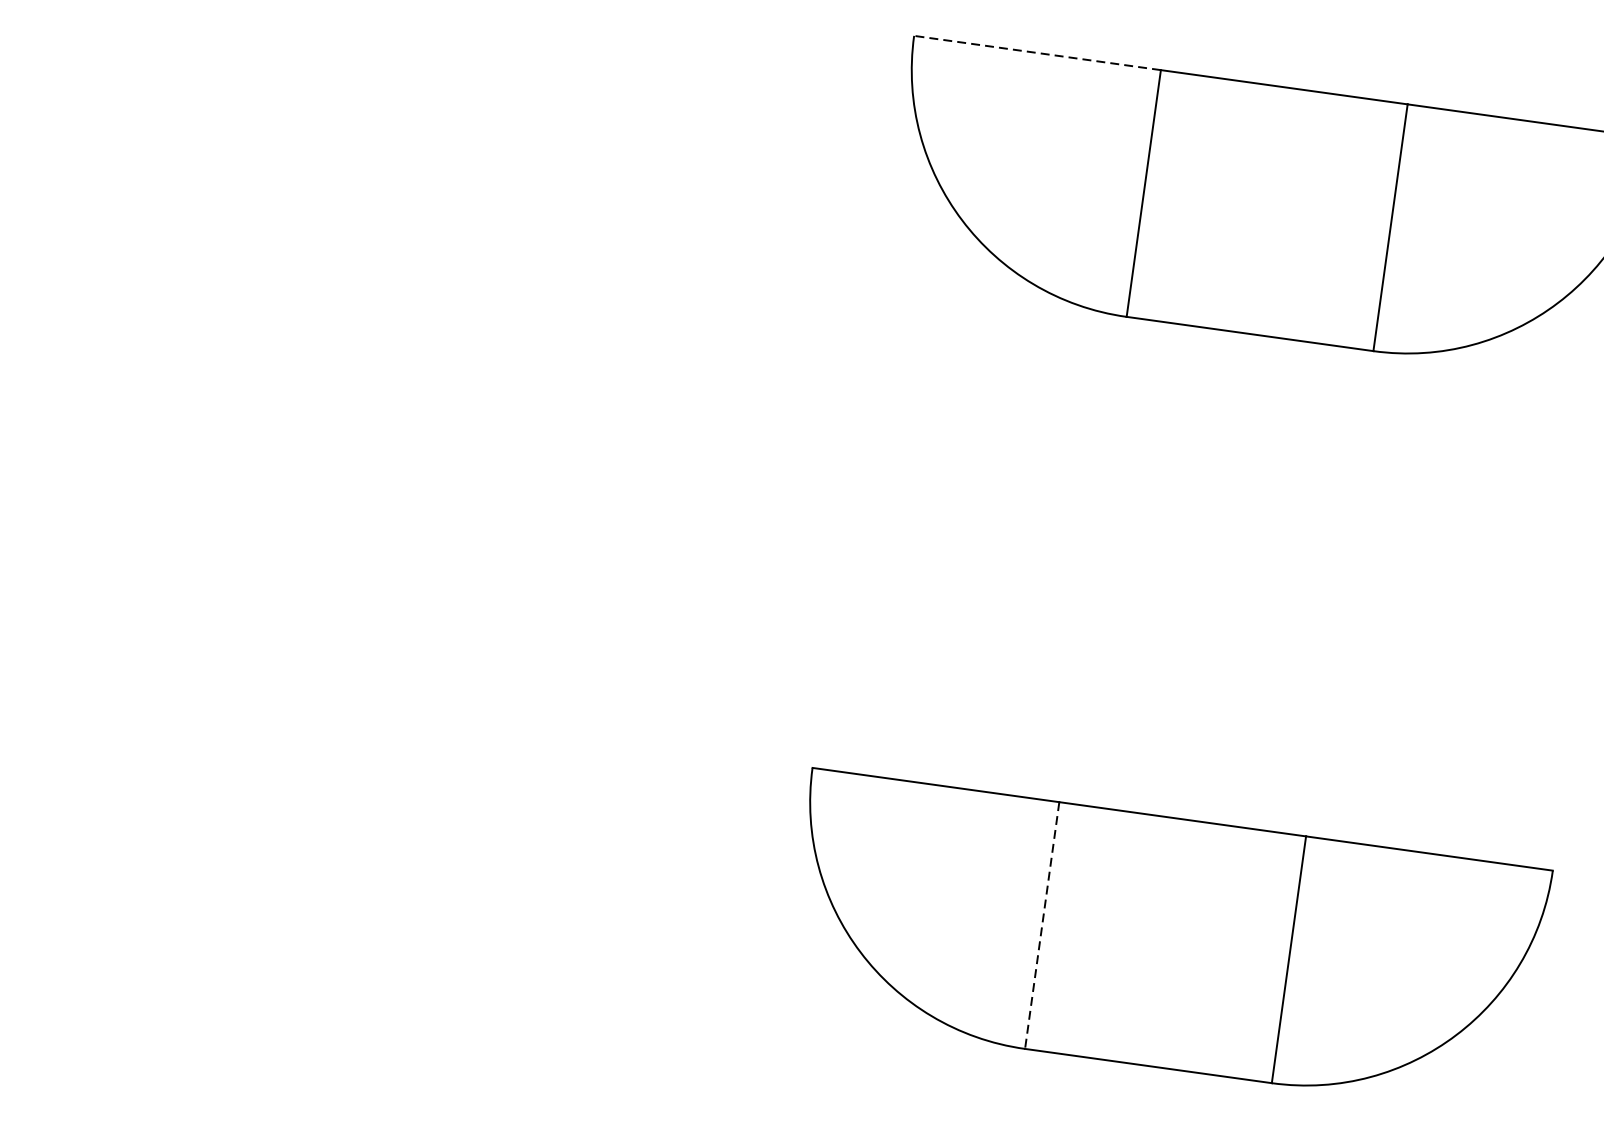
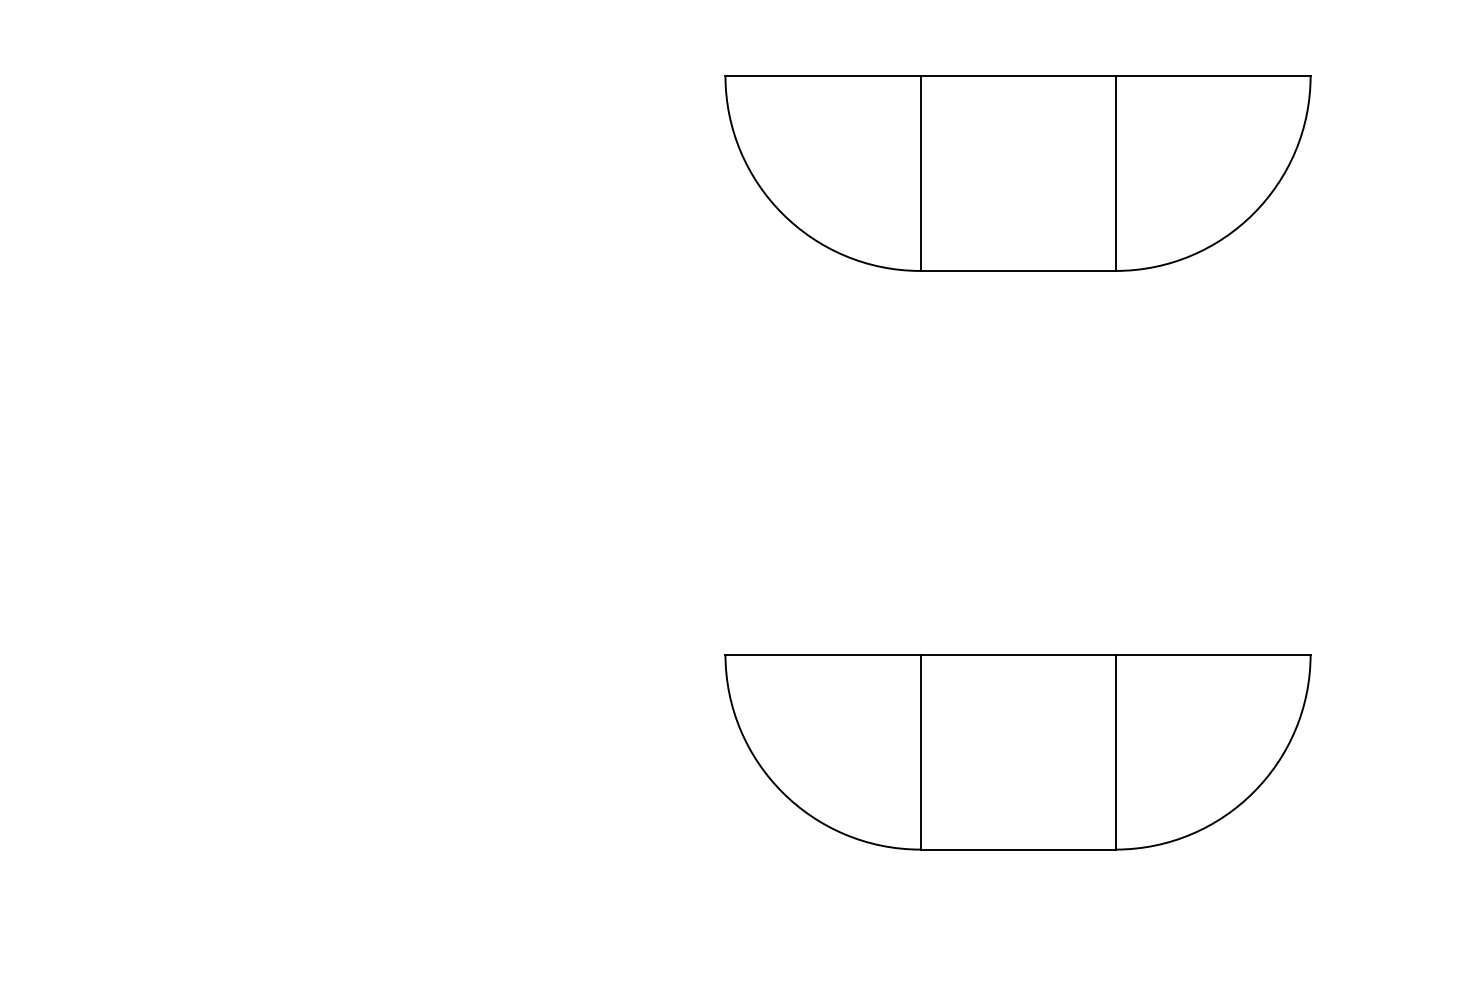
line: (1038, 52) -> (823, 75), dashed -> solid
line: (1042, 926) -> (920, 752), dashed -> solid

